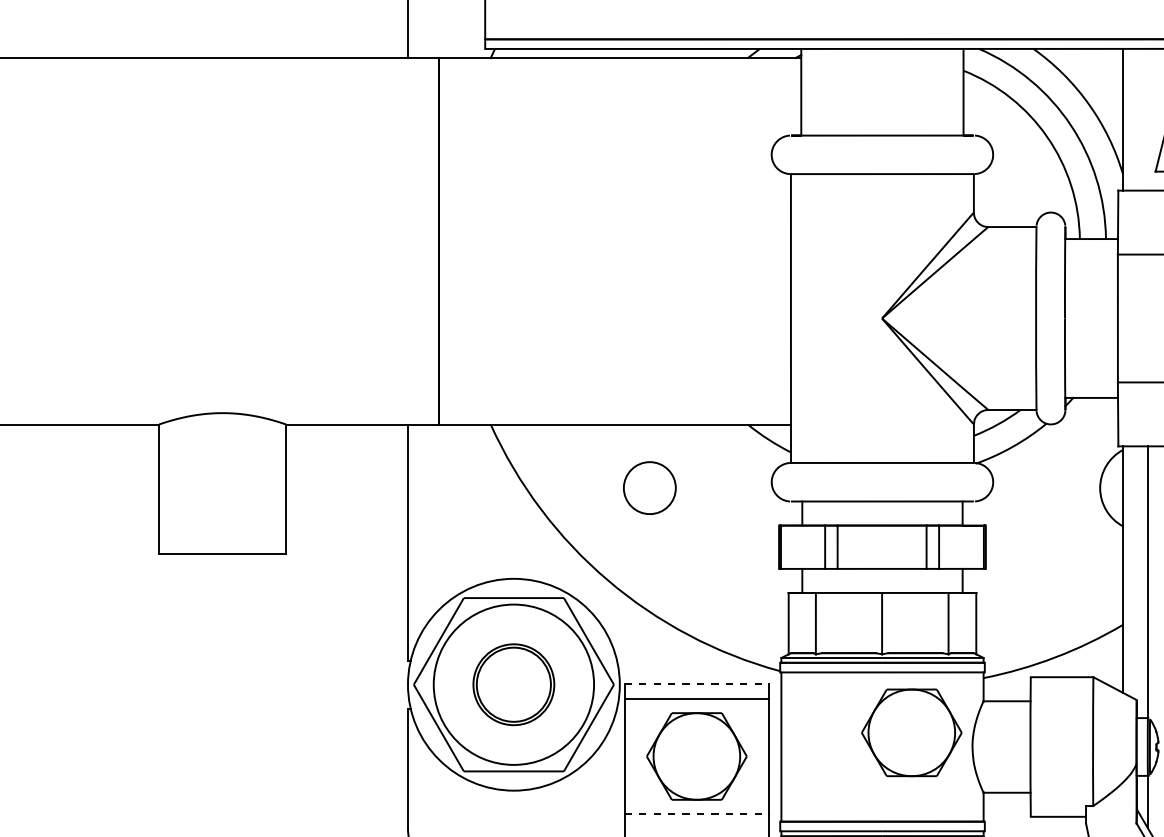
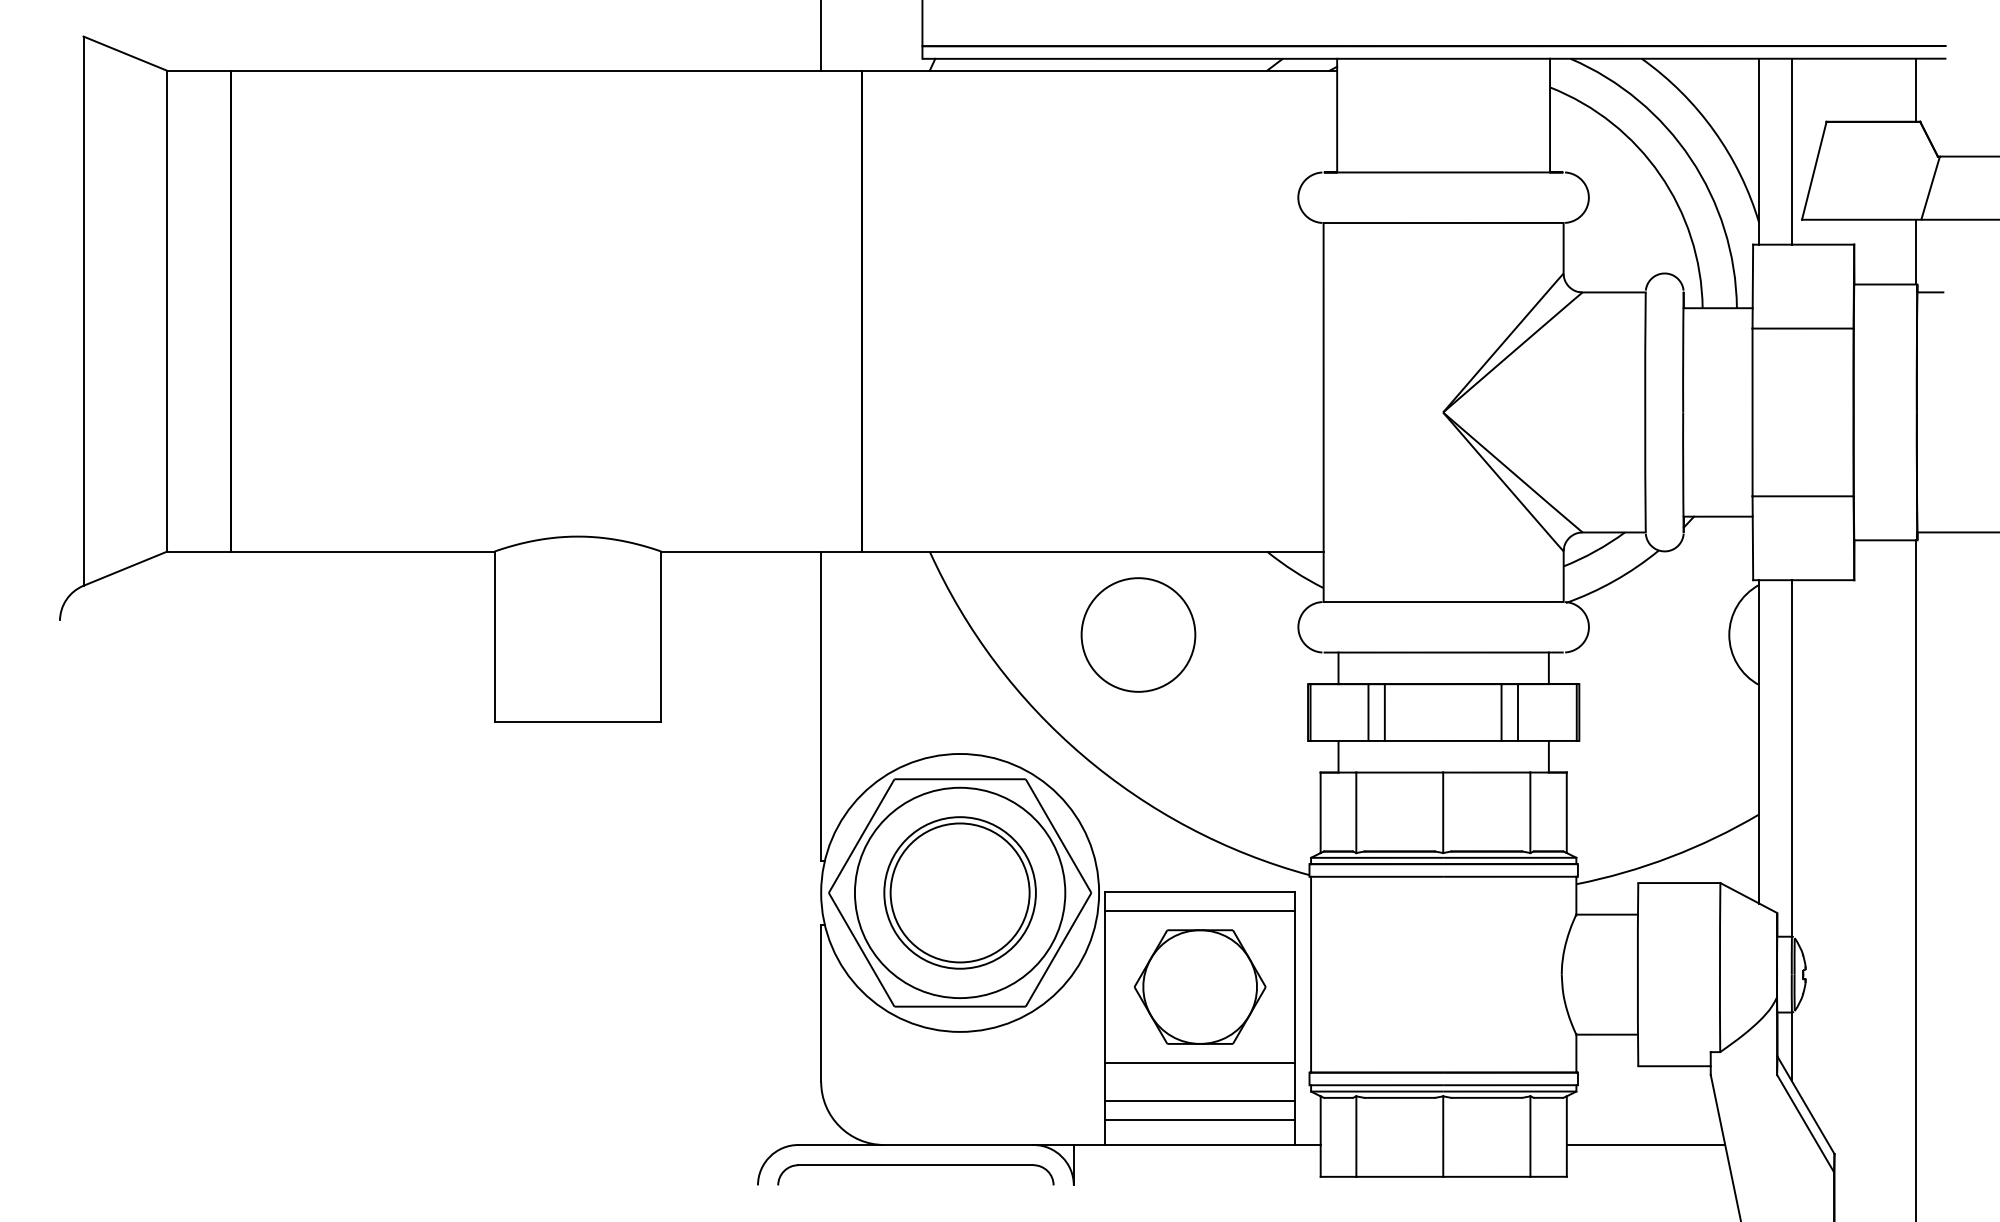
line: (1148, 119) -> (1792, 151), added
circle: (649, 487) -> (1138, 634), size x1.67
part: (513, 684) -> (959, 892), size x1.43
line: (697, 684) -> (1200, 892), dashed -> solid
part: (912, 732) -> (1482, 955), removed
line: (697, 813) -> (1200, 1062), dashed -> solid

